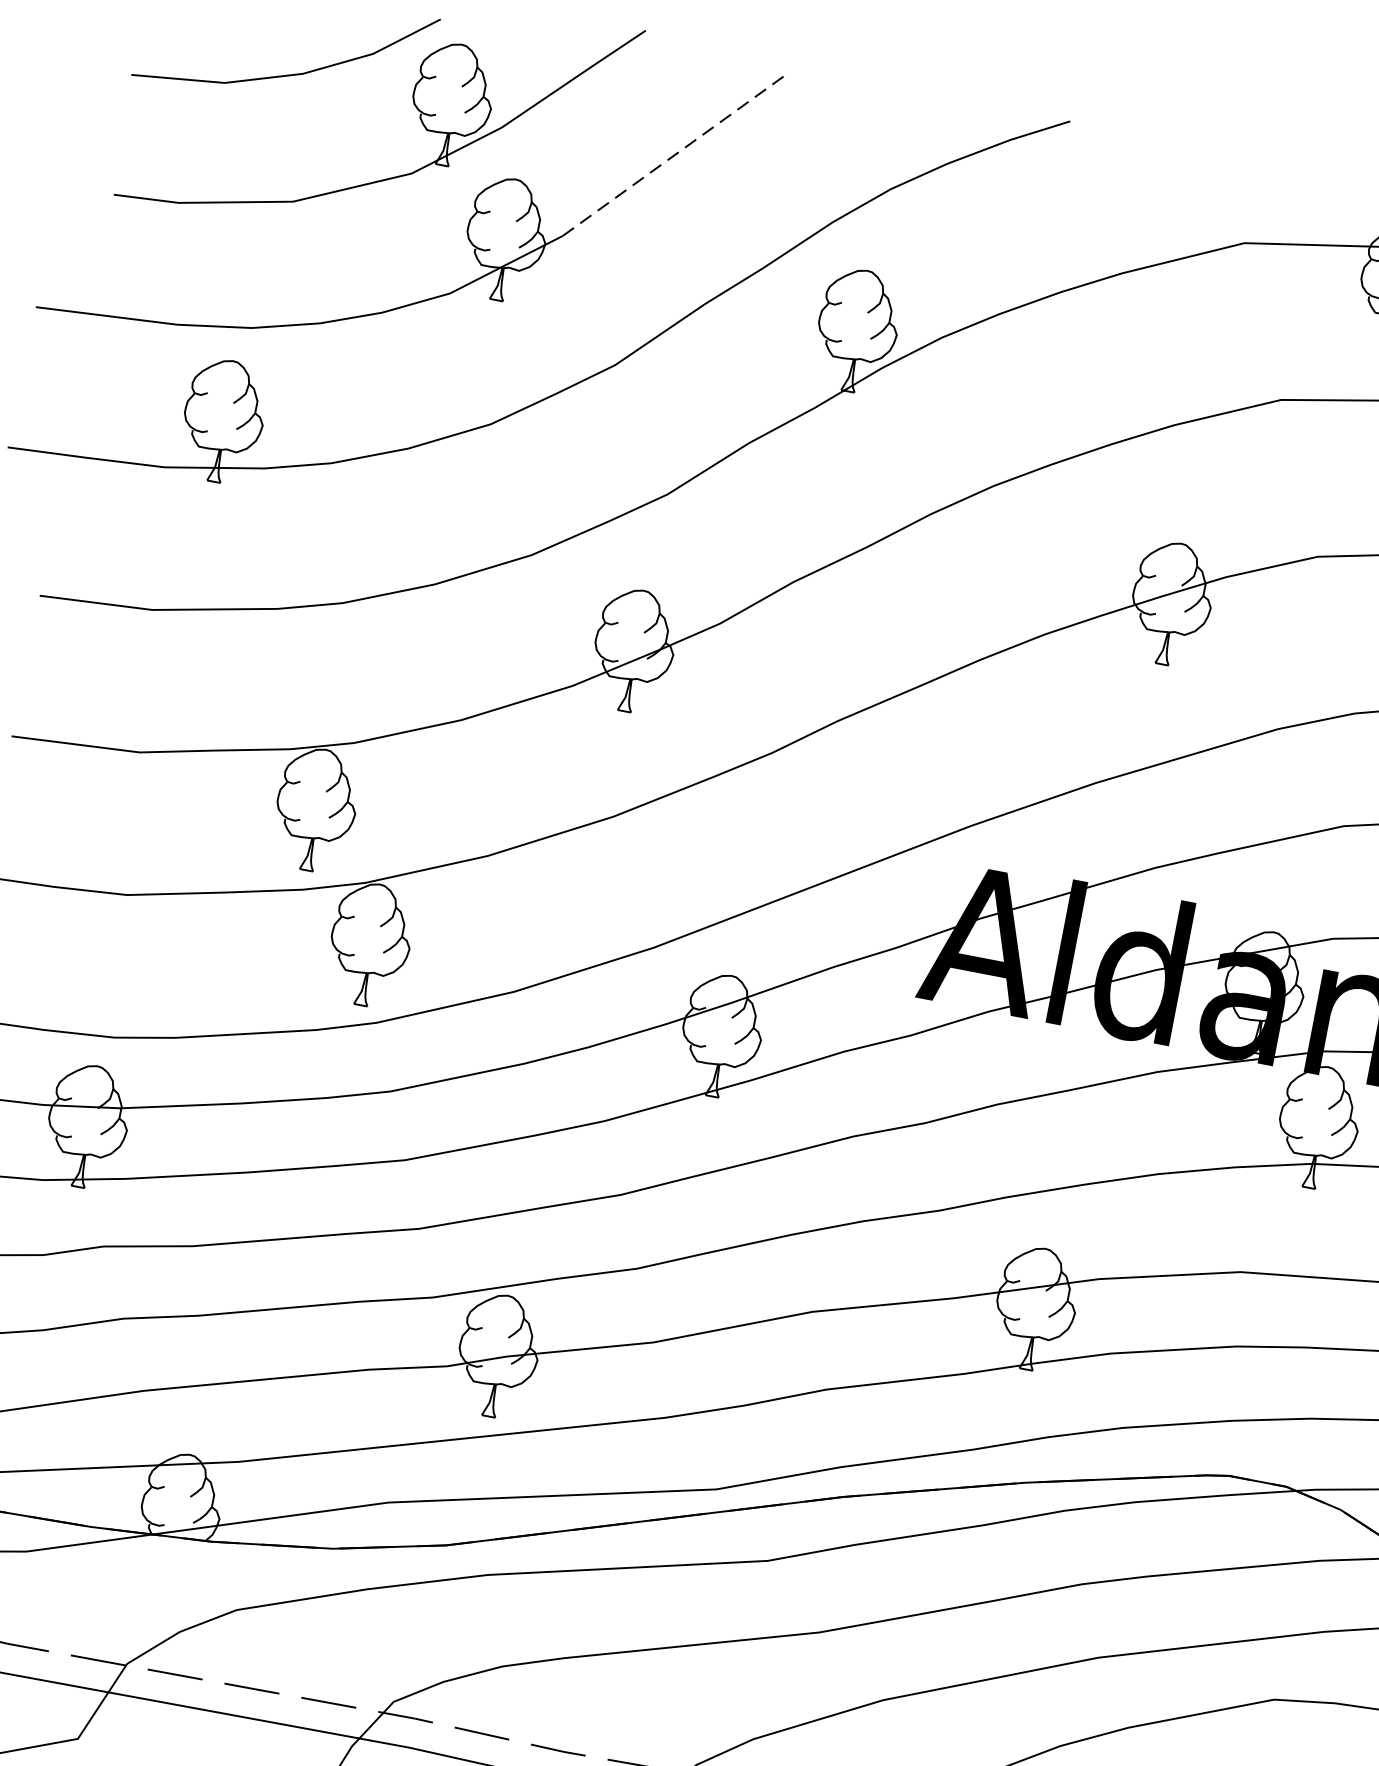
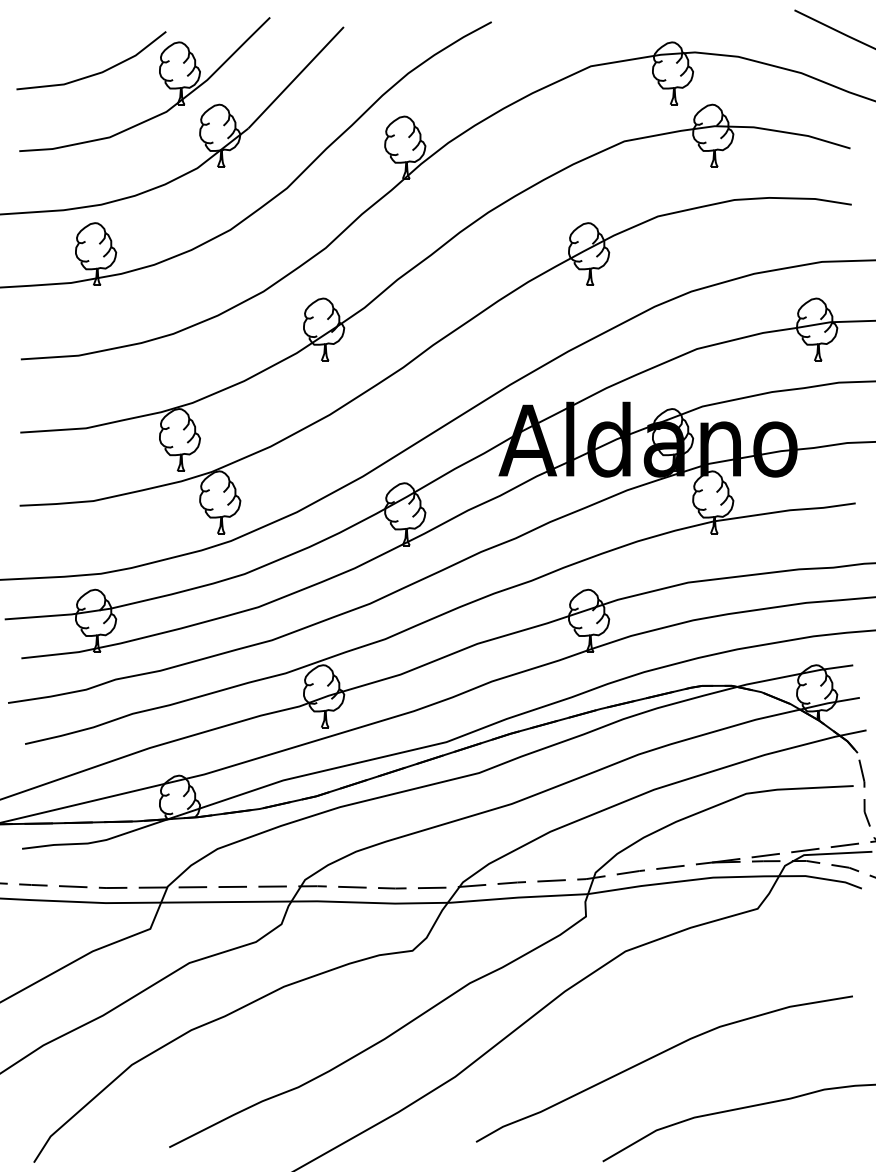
line: (674, 155) -> (296, 77), dashed -> solid

